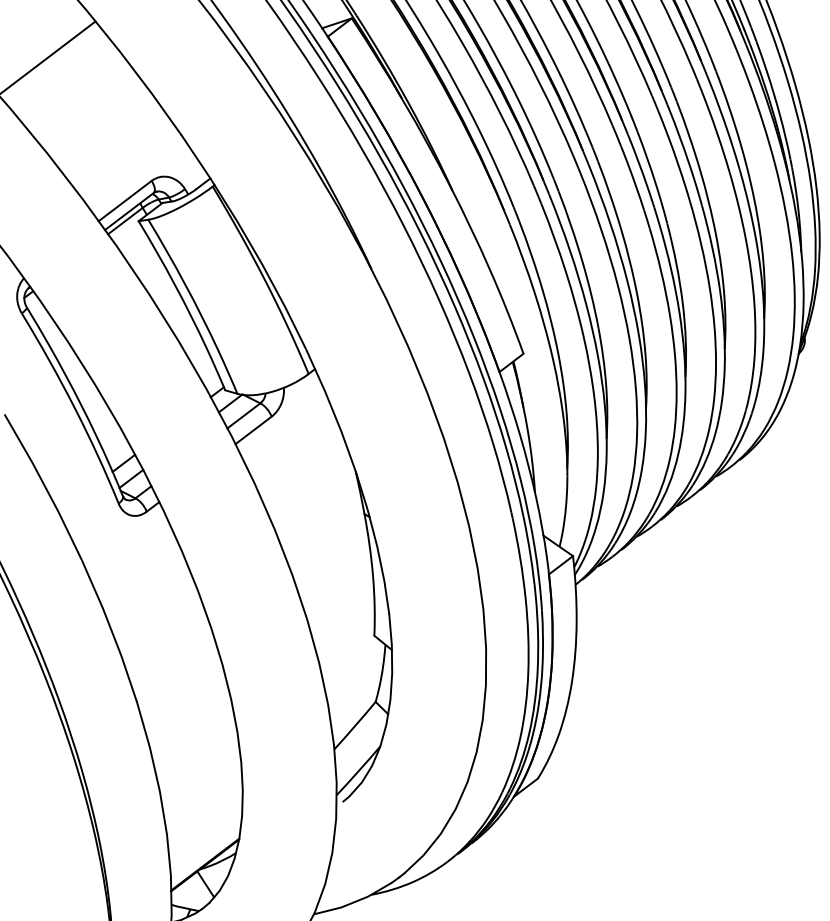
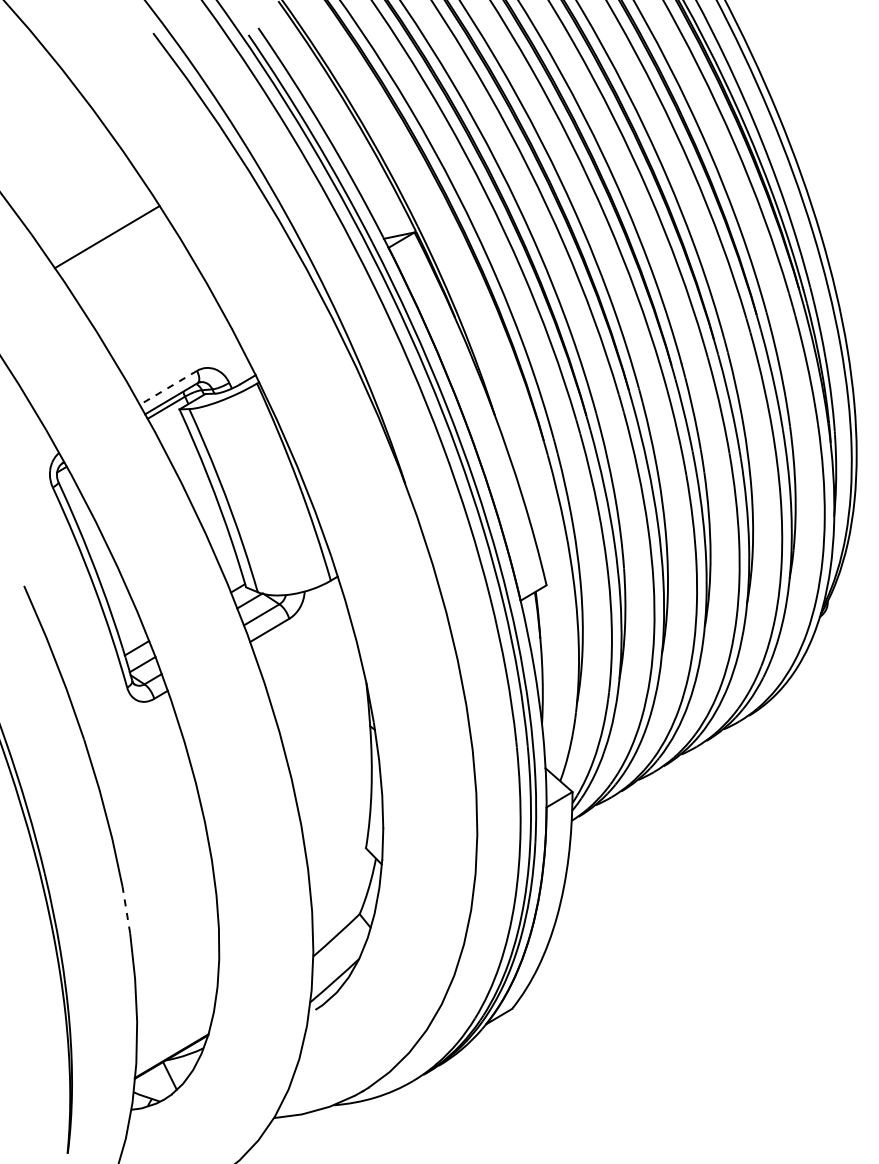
line: (125, 201) -> (168, 388), solid -> dashed
line: (143, 725) -> (126, 910), solid -> dashed

